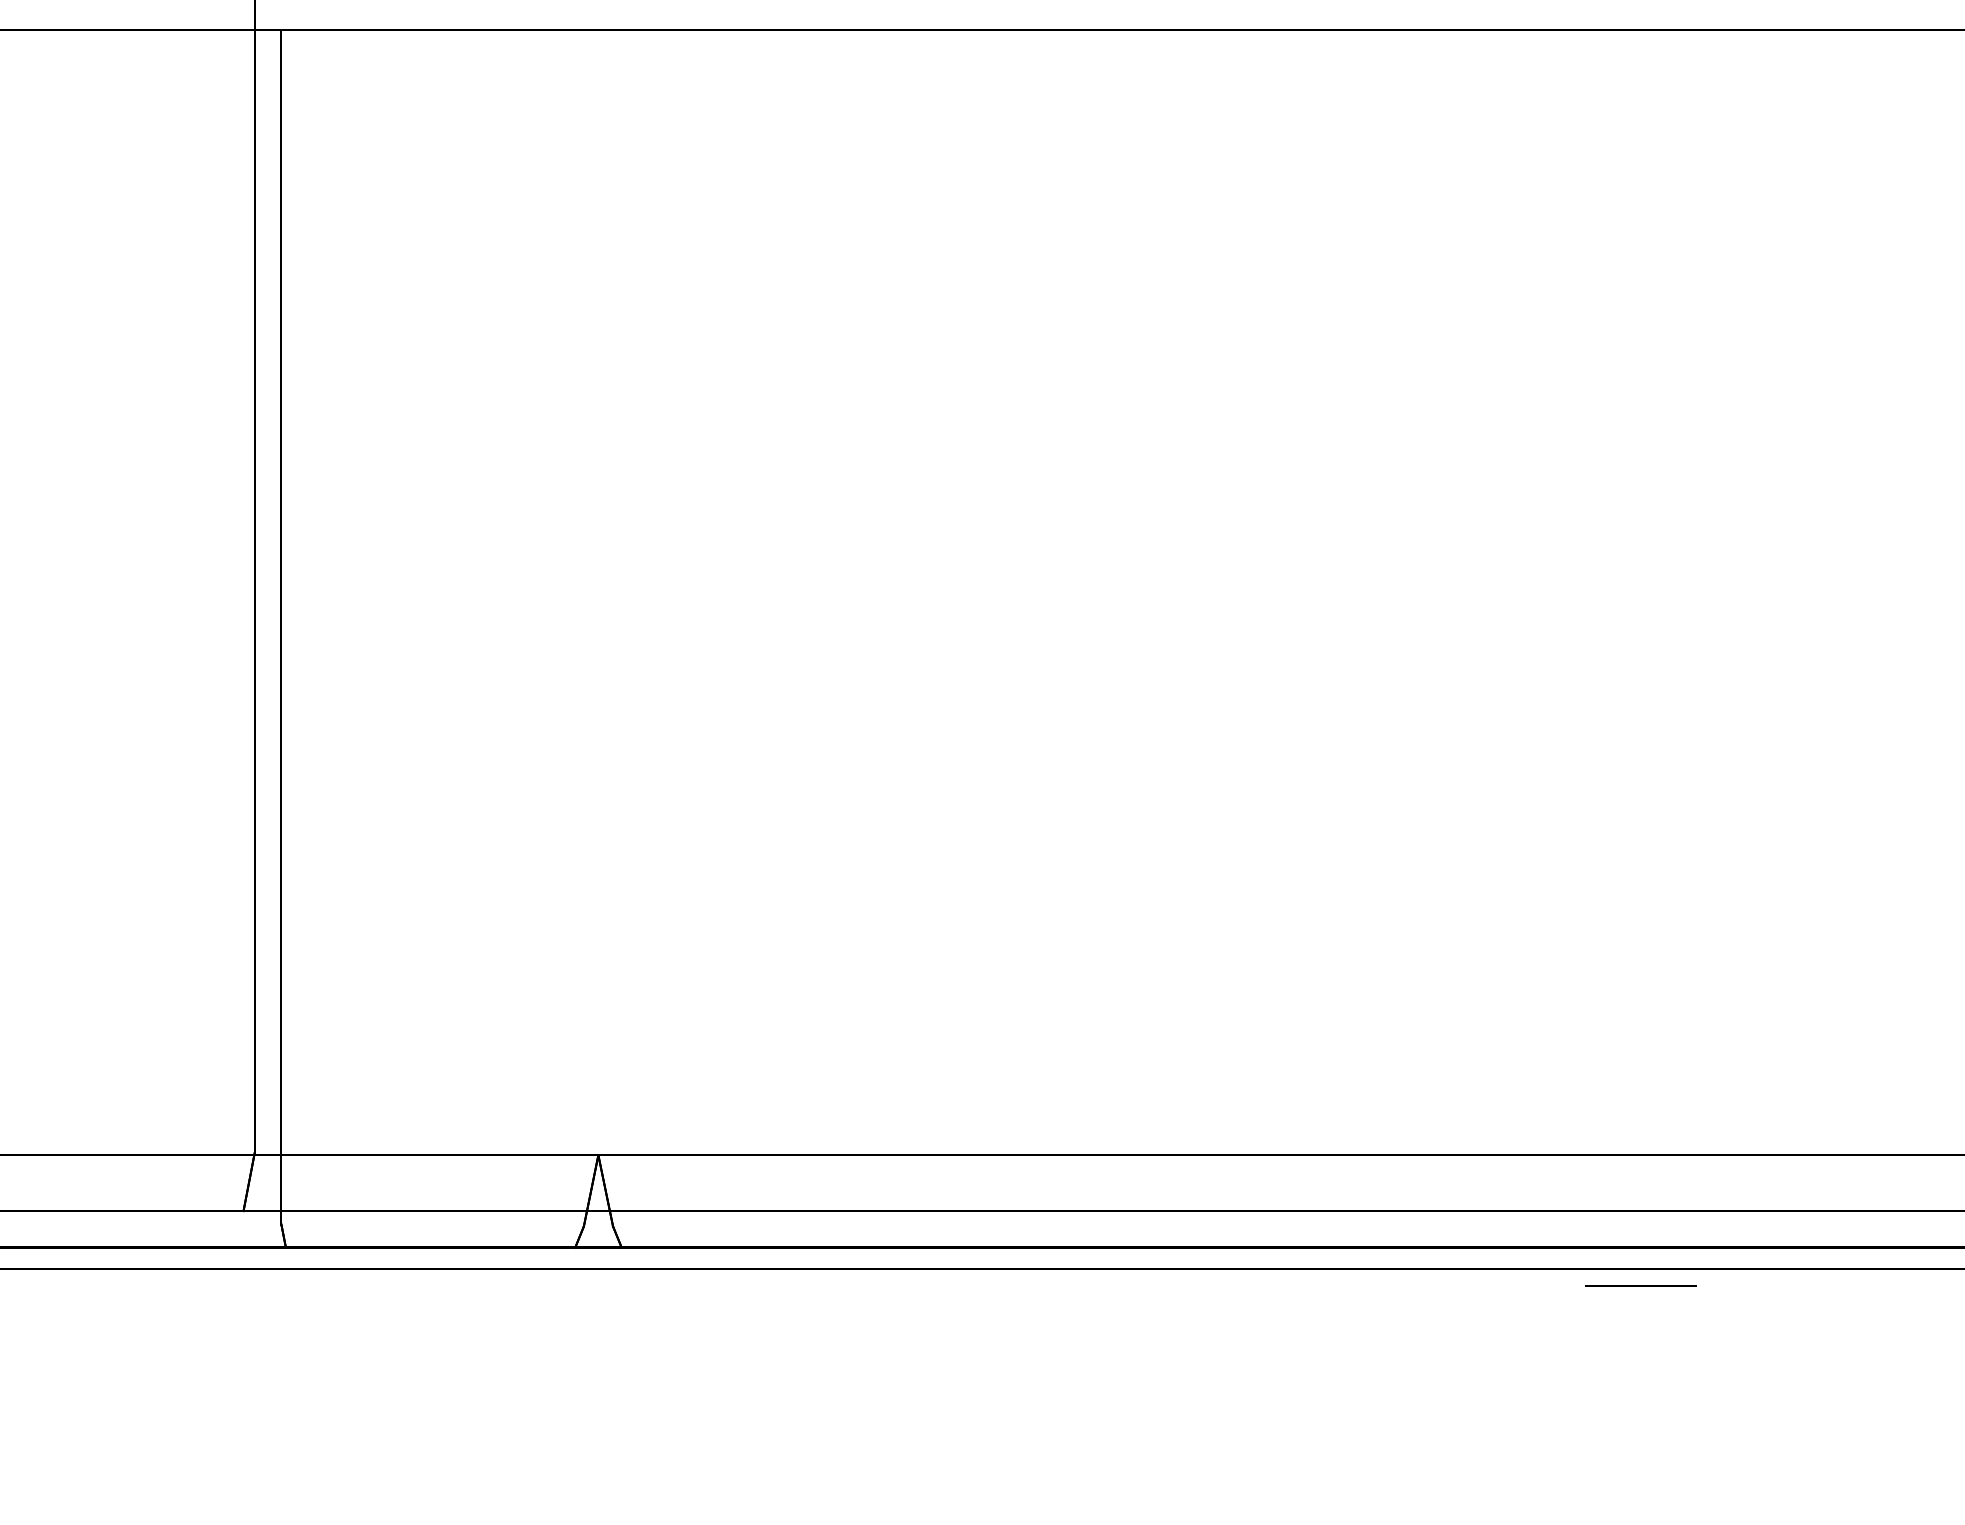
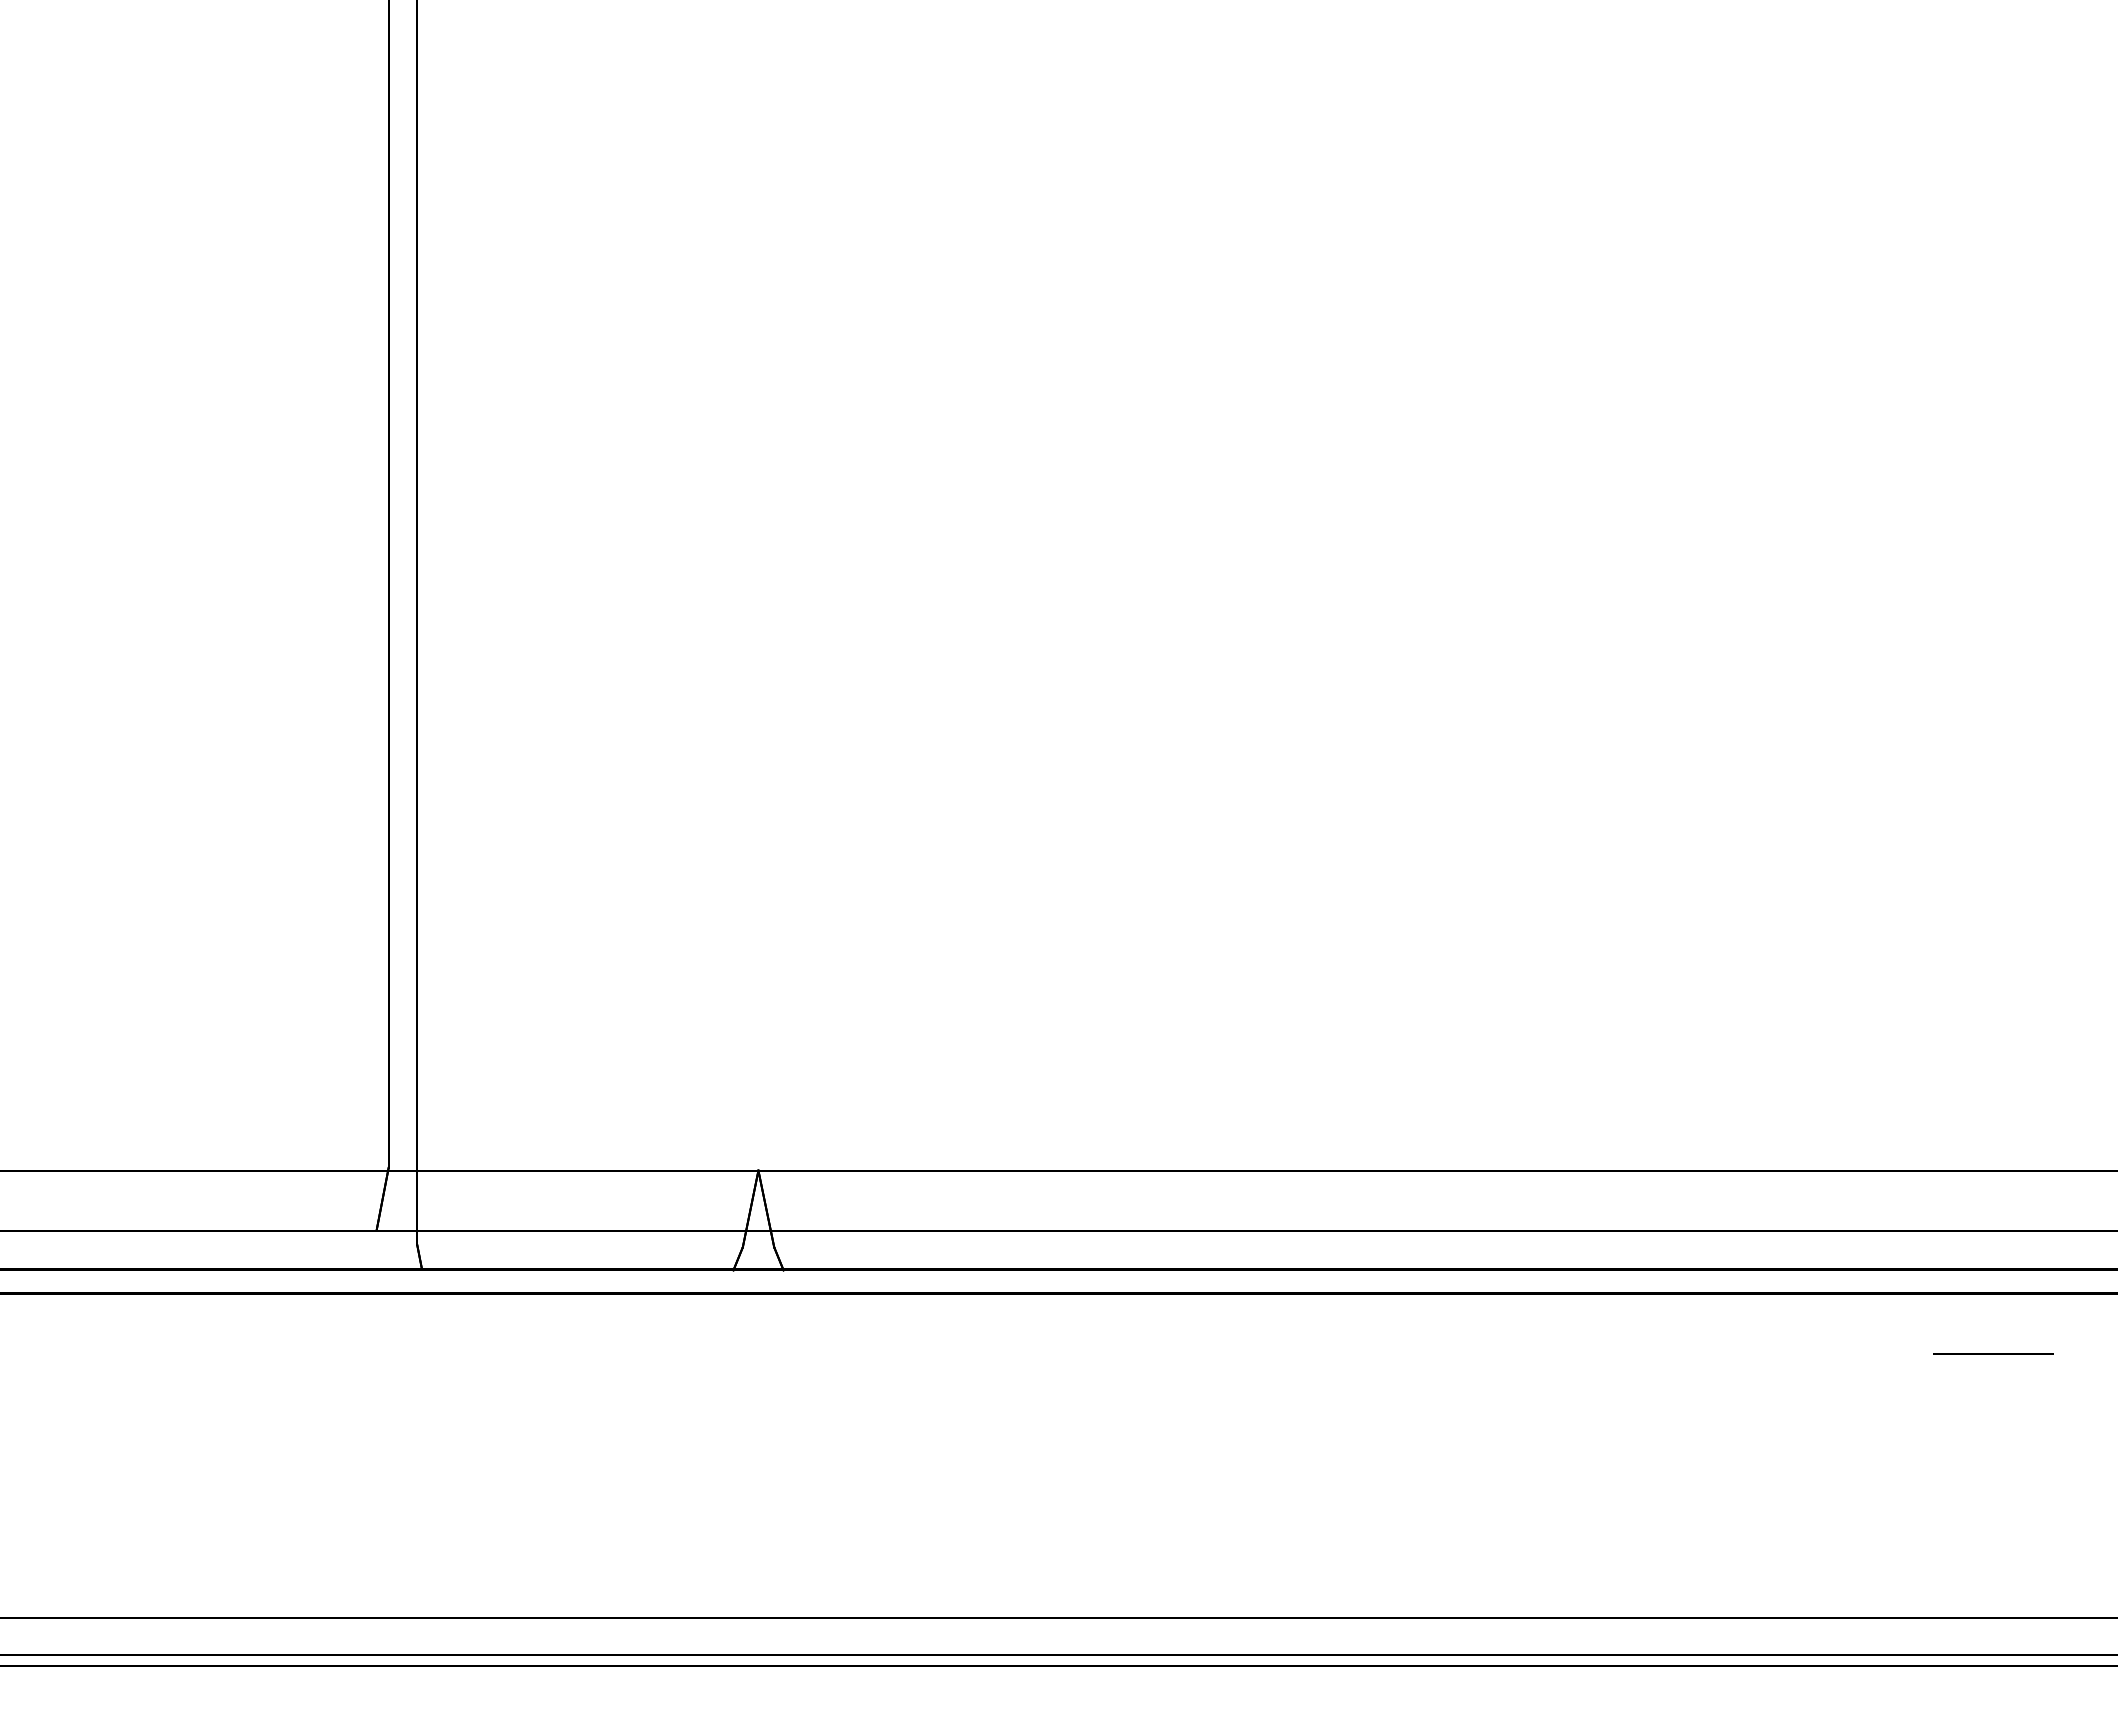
line: (1641, 1285) -> (1993, 1353), moved

